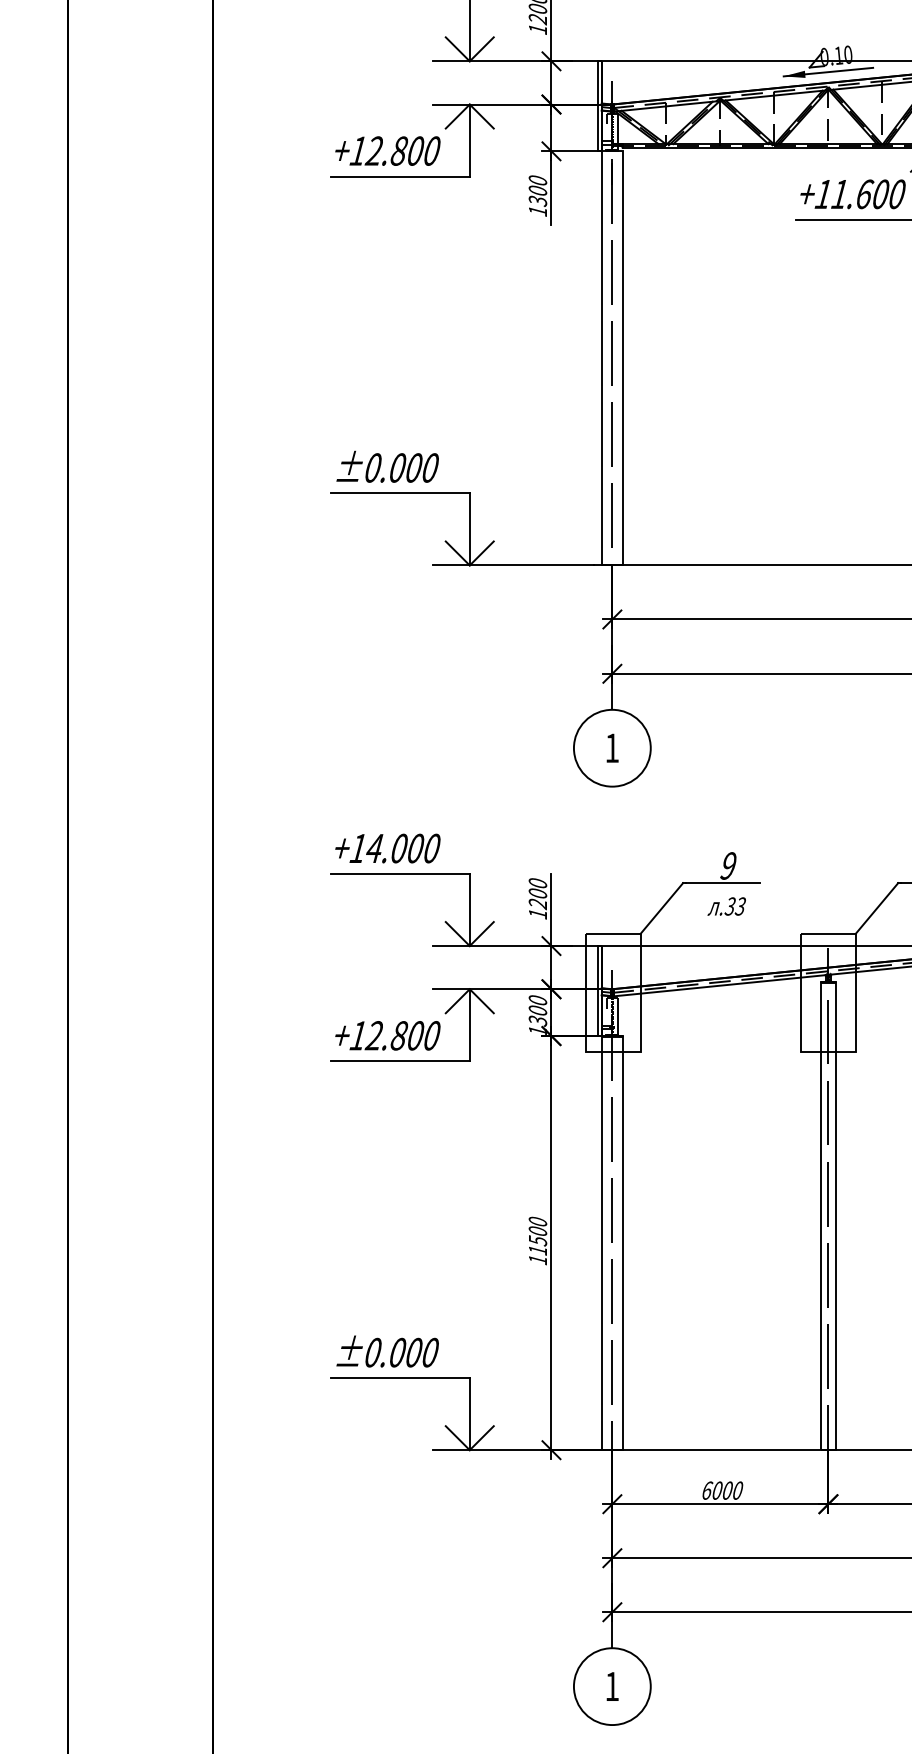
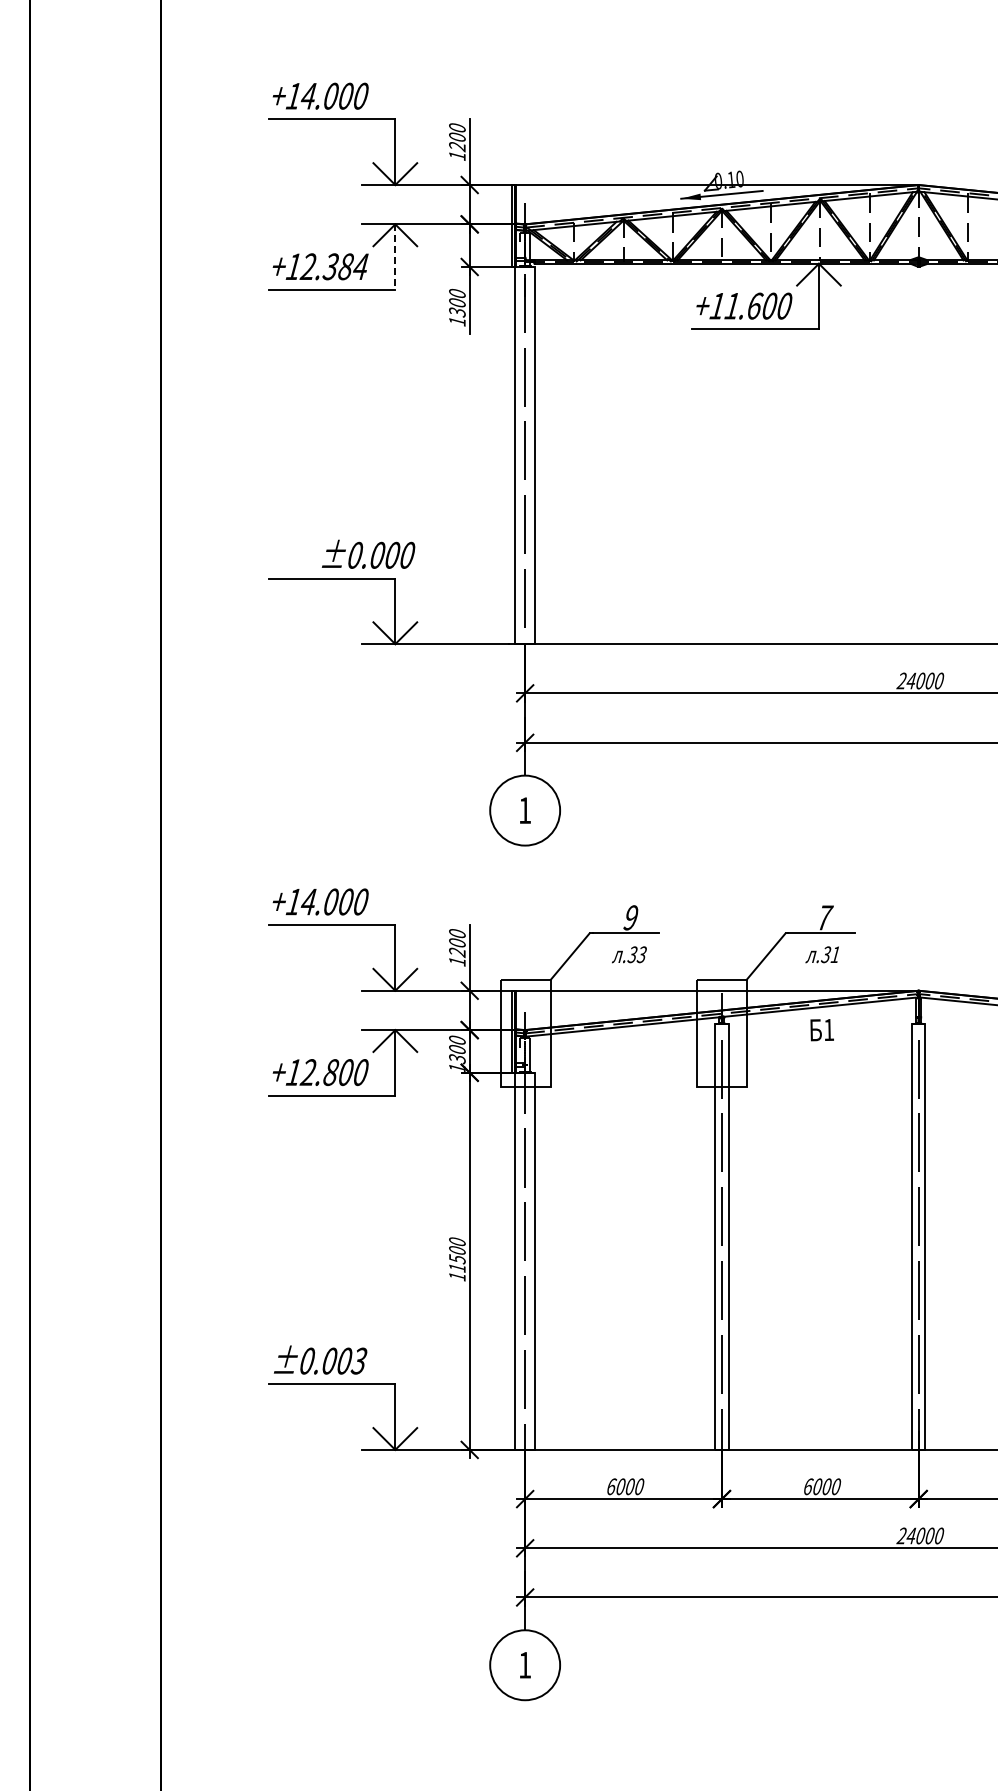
line: (469, 140) -> (395, 257), solid -> dashed
text: (415, 150) -> (345, 266), +12.800 -> +12.384
text: (387, 465) -> (368, 553), moved
text: (429, 1352) -> (358, 1360), ±0.000 -> ±0.003

